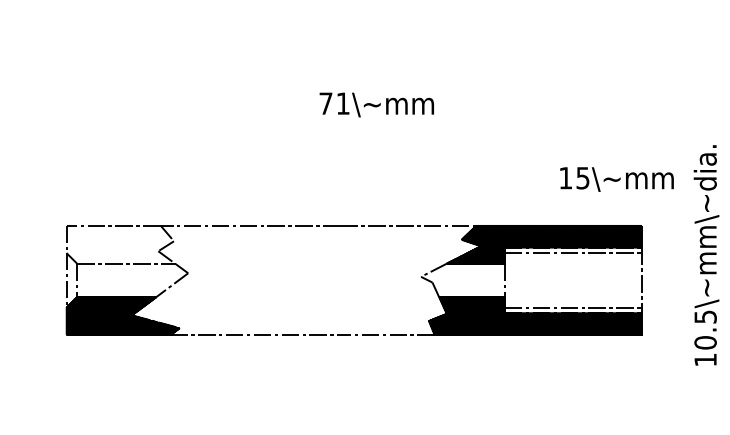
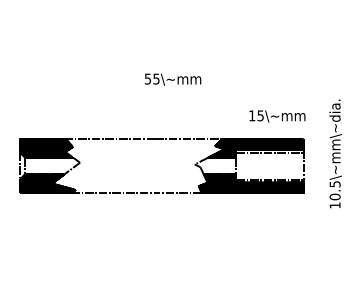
text: (333, 102) -> (151, 78), 71 -> 55
text: (617, 179) -> (277, 116), moved
hatch: (120, 244) -> (46, 148), added

